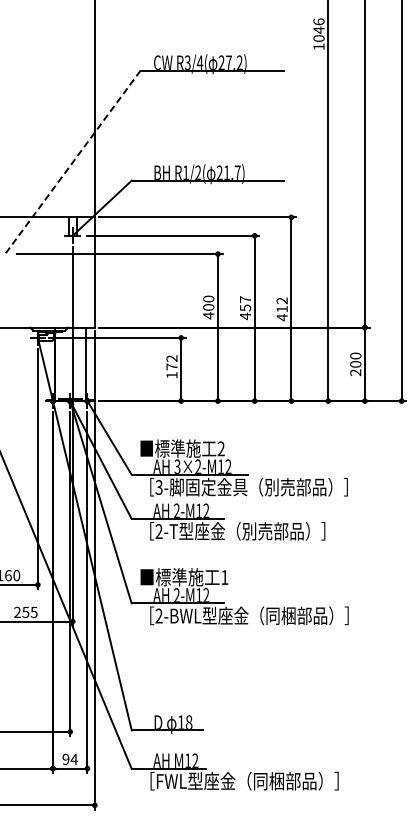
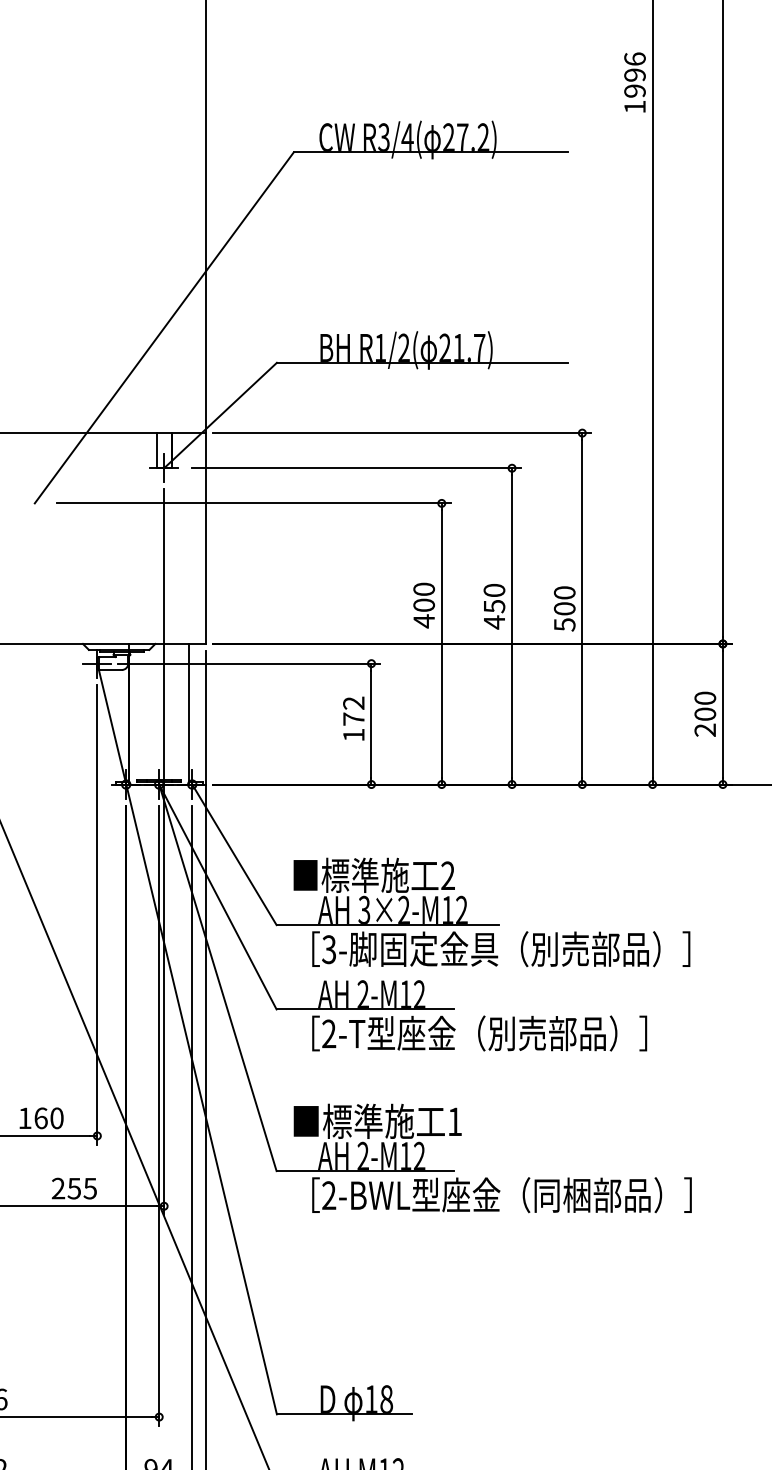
text: (318, 33) -> (634, 81), 1046 -> 1996
line: (72, 162) -> (163, 328), dashed -> solid
text: (245, 299) -> (494, 590), 457 -> 450
text: (281, 309) -> (563, 609), 412 -> 500

